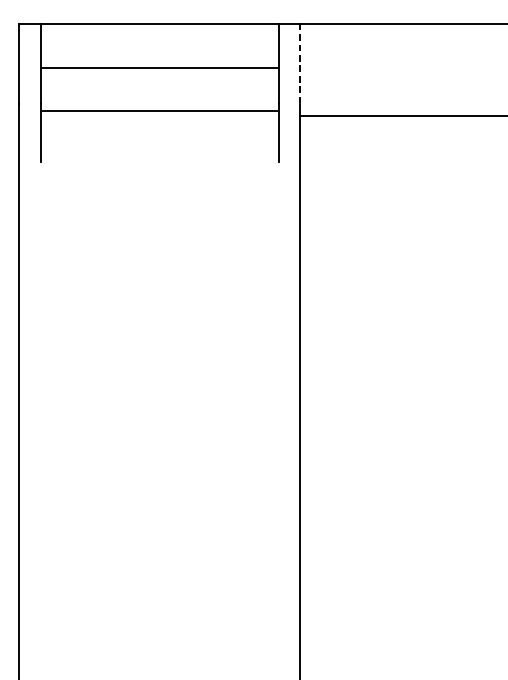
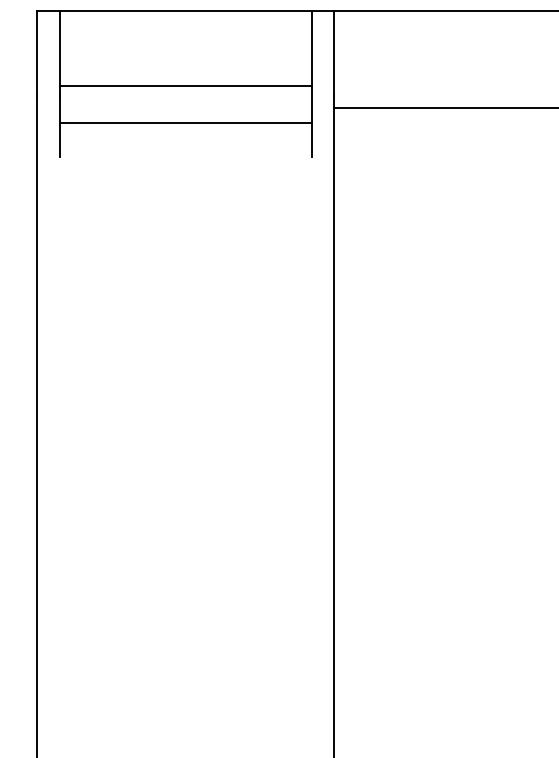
line: (300, 64) -> (334, 54), dashed -> solid
line: (159, 67) -> (185, 85), moved
line: (159, 111) -> (185, 123), moved

